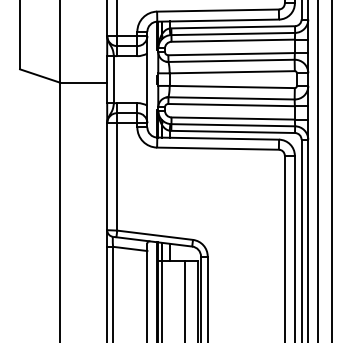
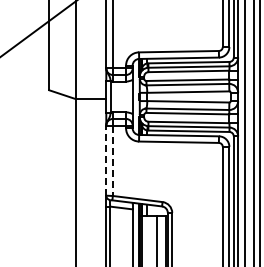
line: (107, 176) -> (106, 160), solid -> dashed
line: (116, 178) -> (112, 161), solid -> dashed

